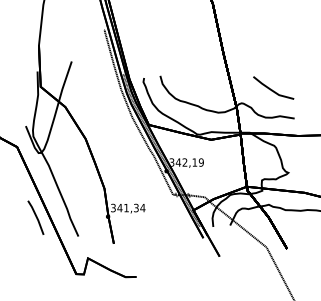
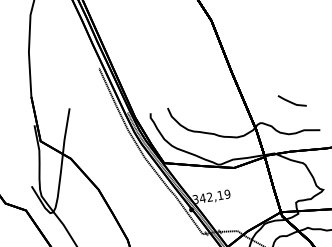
part: (273, 87) -> (291, 100), size x0.6

